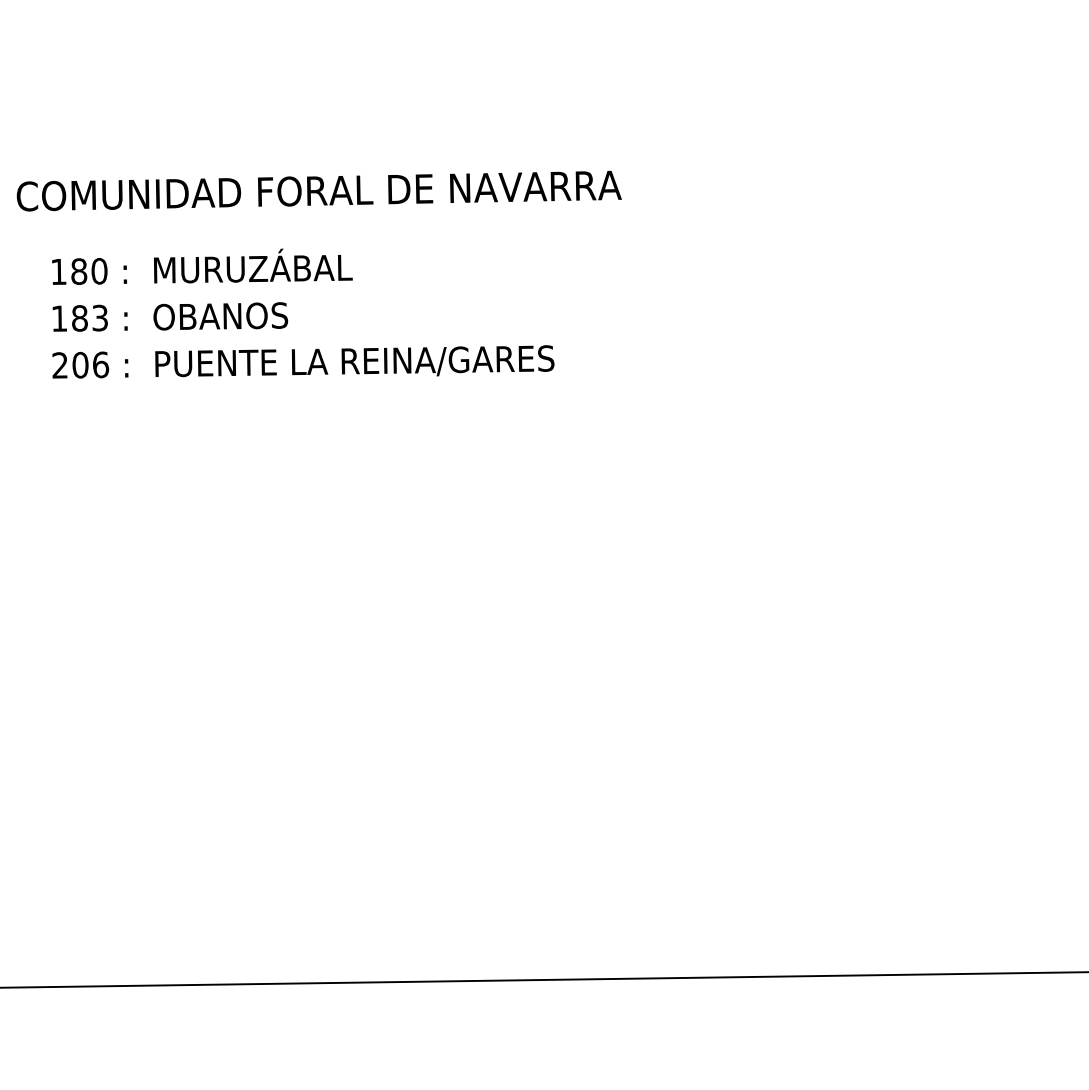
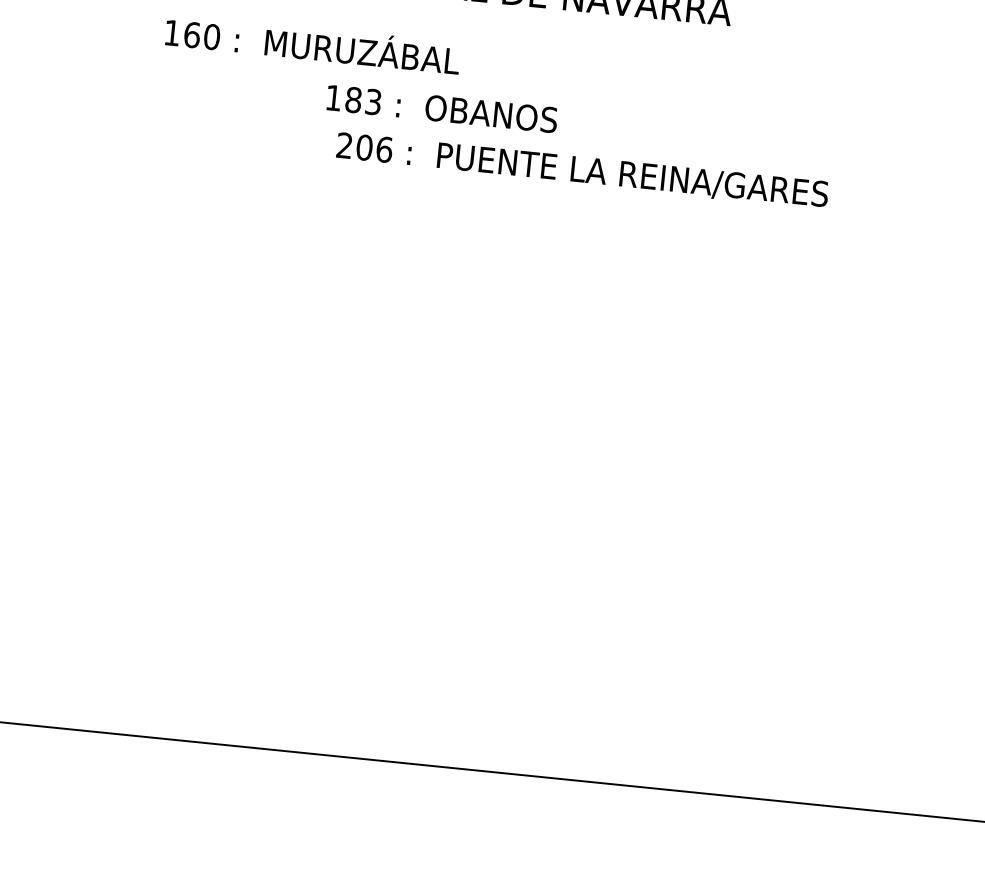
text: (79, 271) -> (192, 35), 180 -> 160
text: (170, 316) -> (442, 108), moved
text: (303, 361) -> (582, 169), moved

